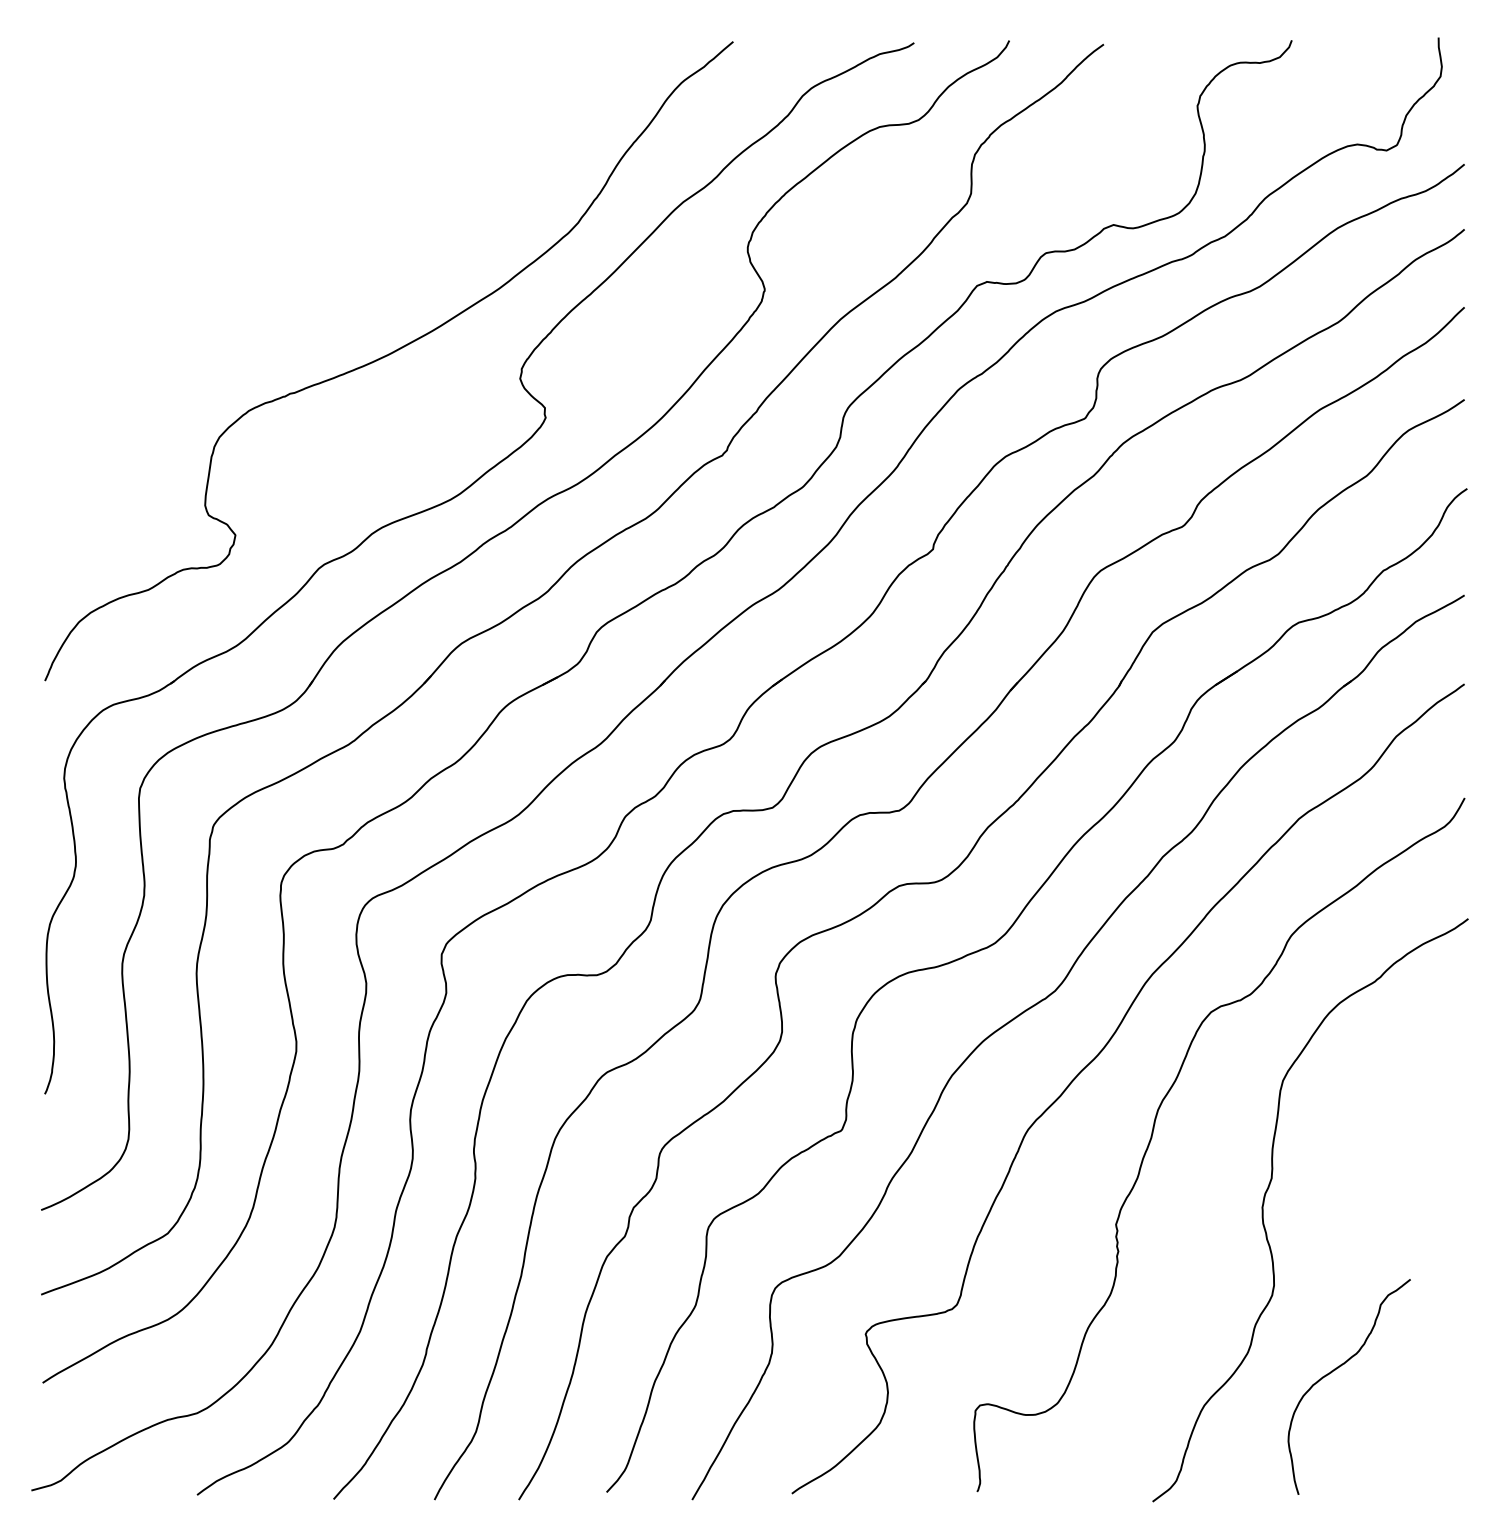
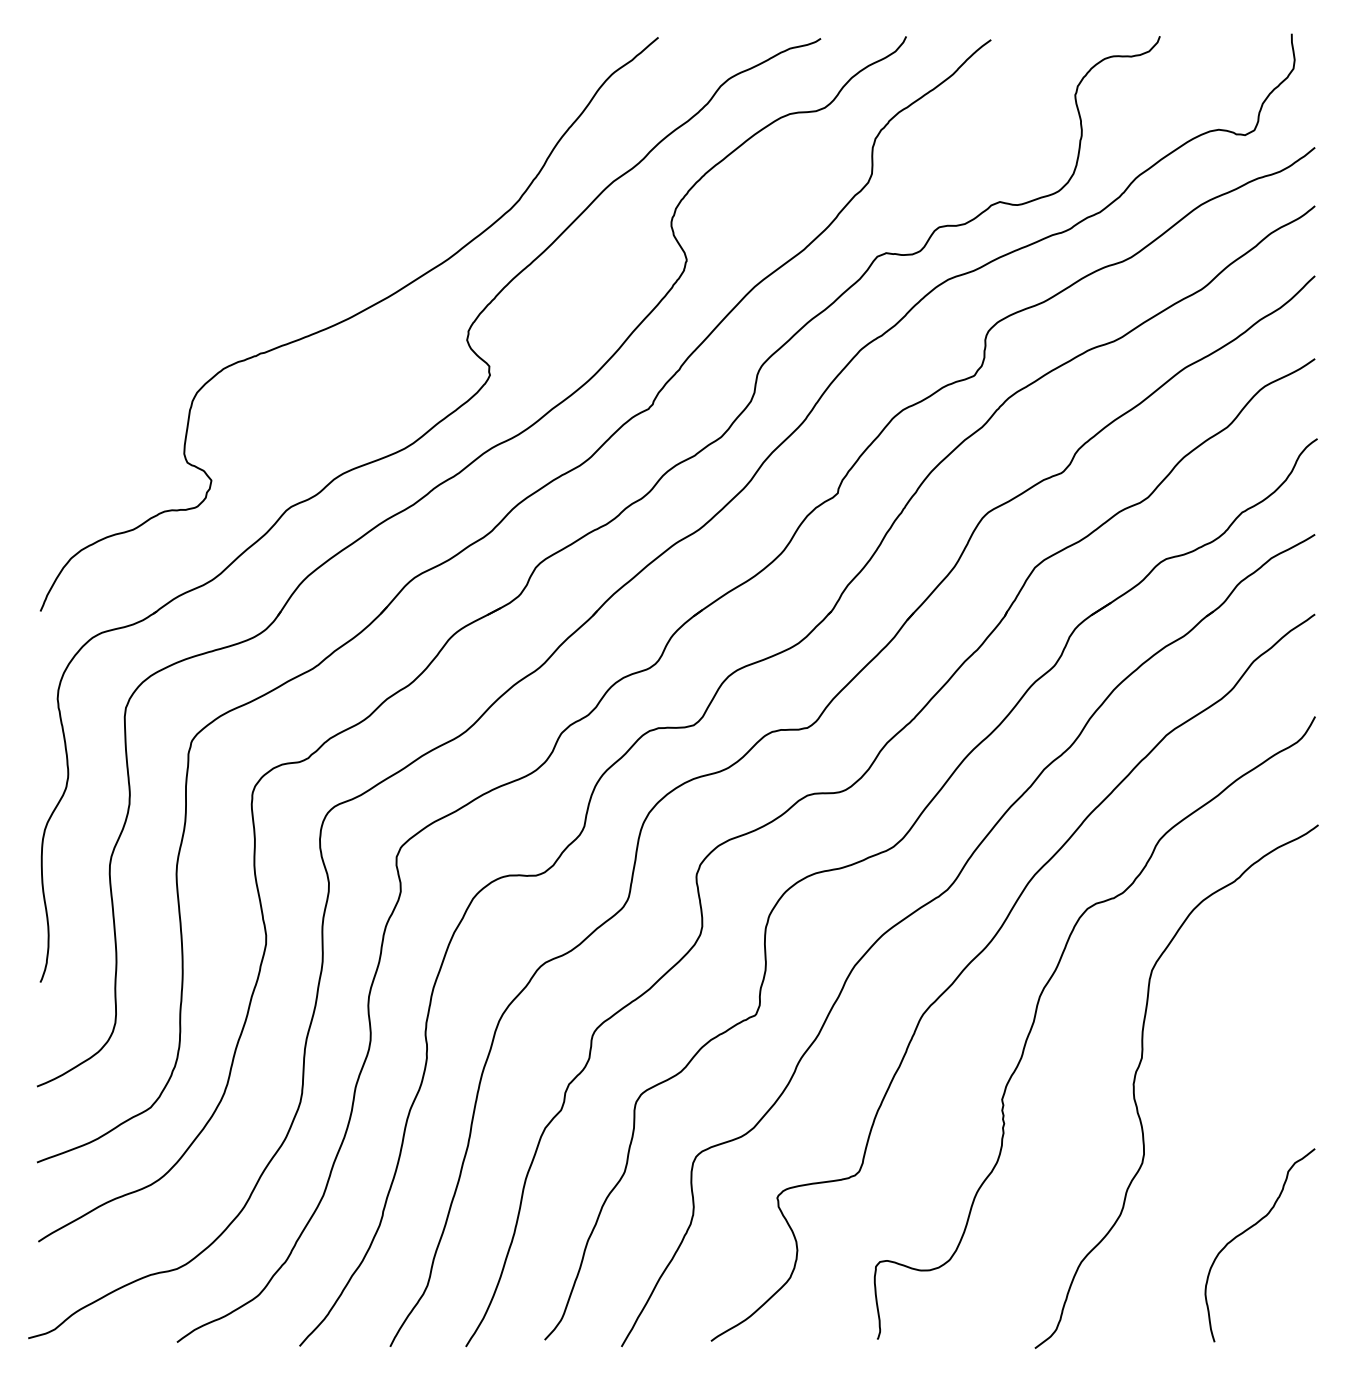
curve: (1338, 1368) -> (1250, 1228), moved

